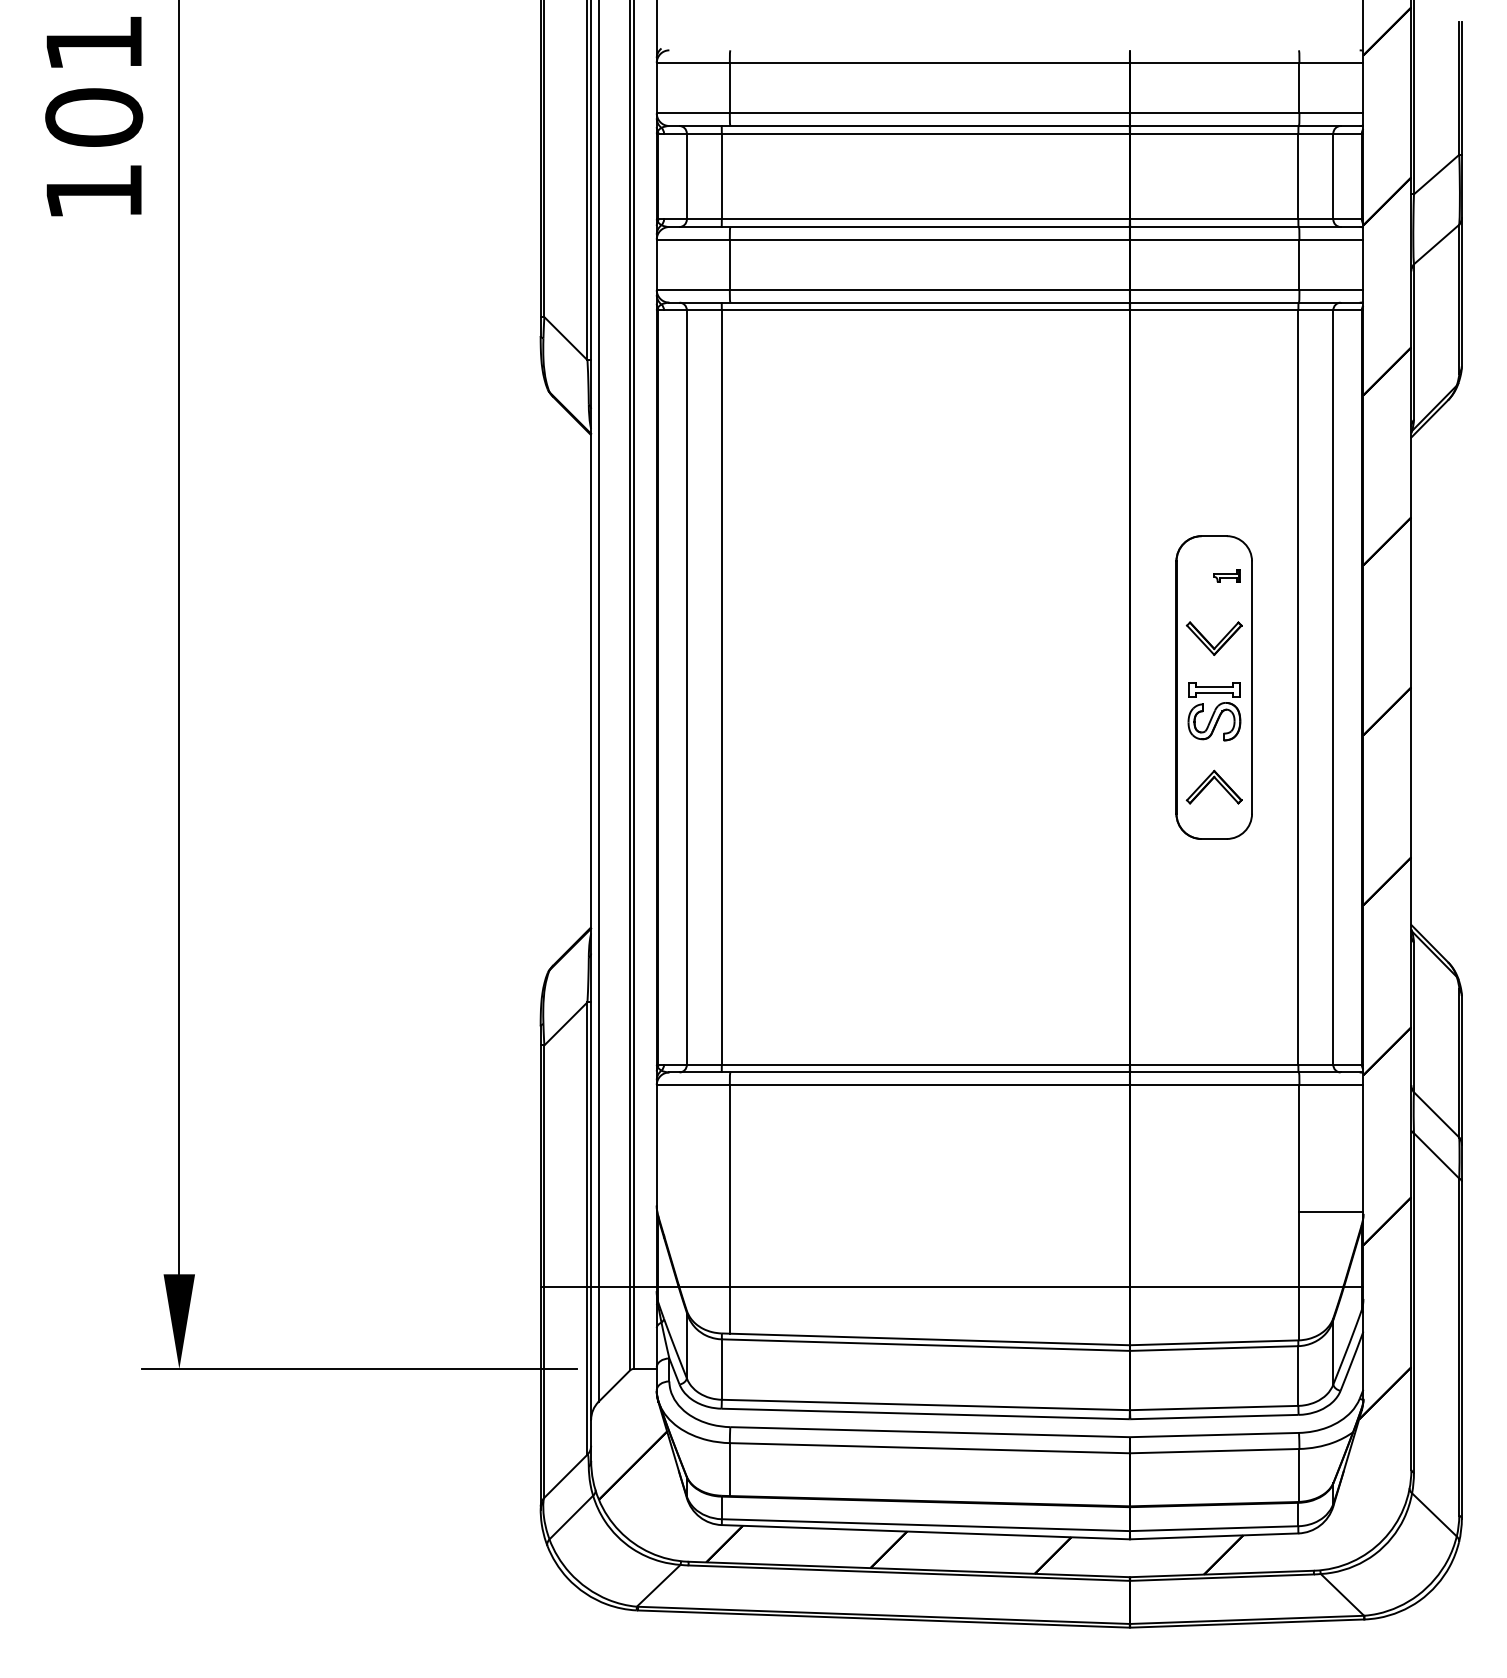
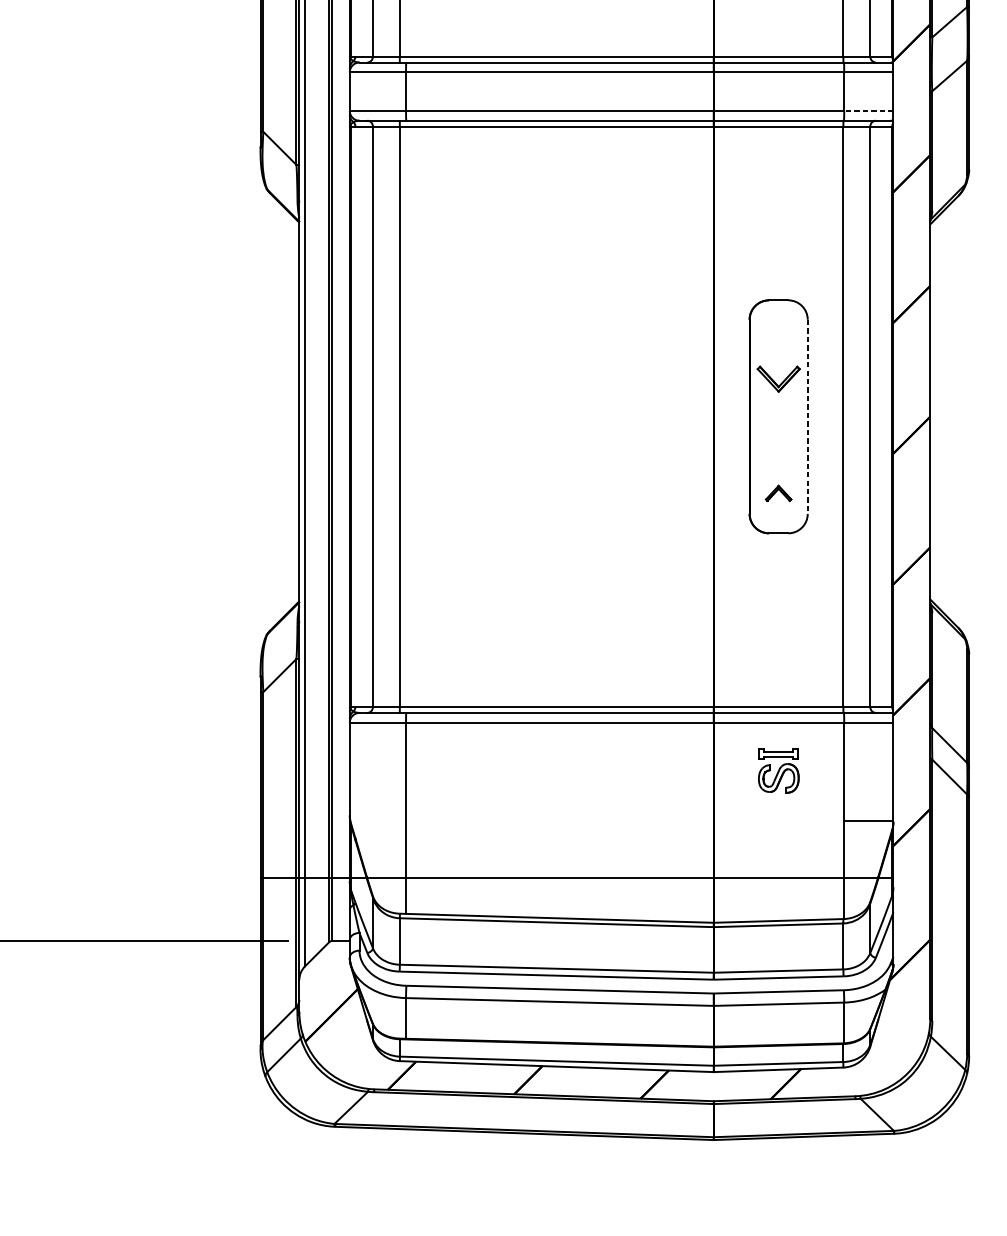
line: (1331, 290) -> (868, 111), solid -> dashed
part: (1226, 575) -> (788, 330), removed
line: (1252, 688) -> (808, 417), solid -> dashed
part: (1214, 711) -> (778, 770), moved
part: (1213, 786) -> (778, 492), size x0.6

